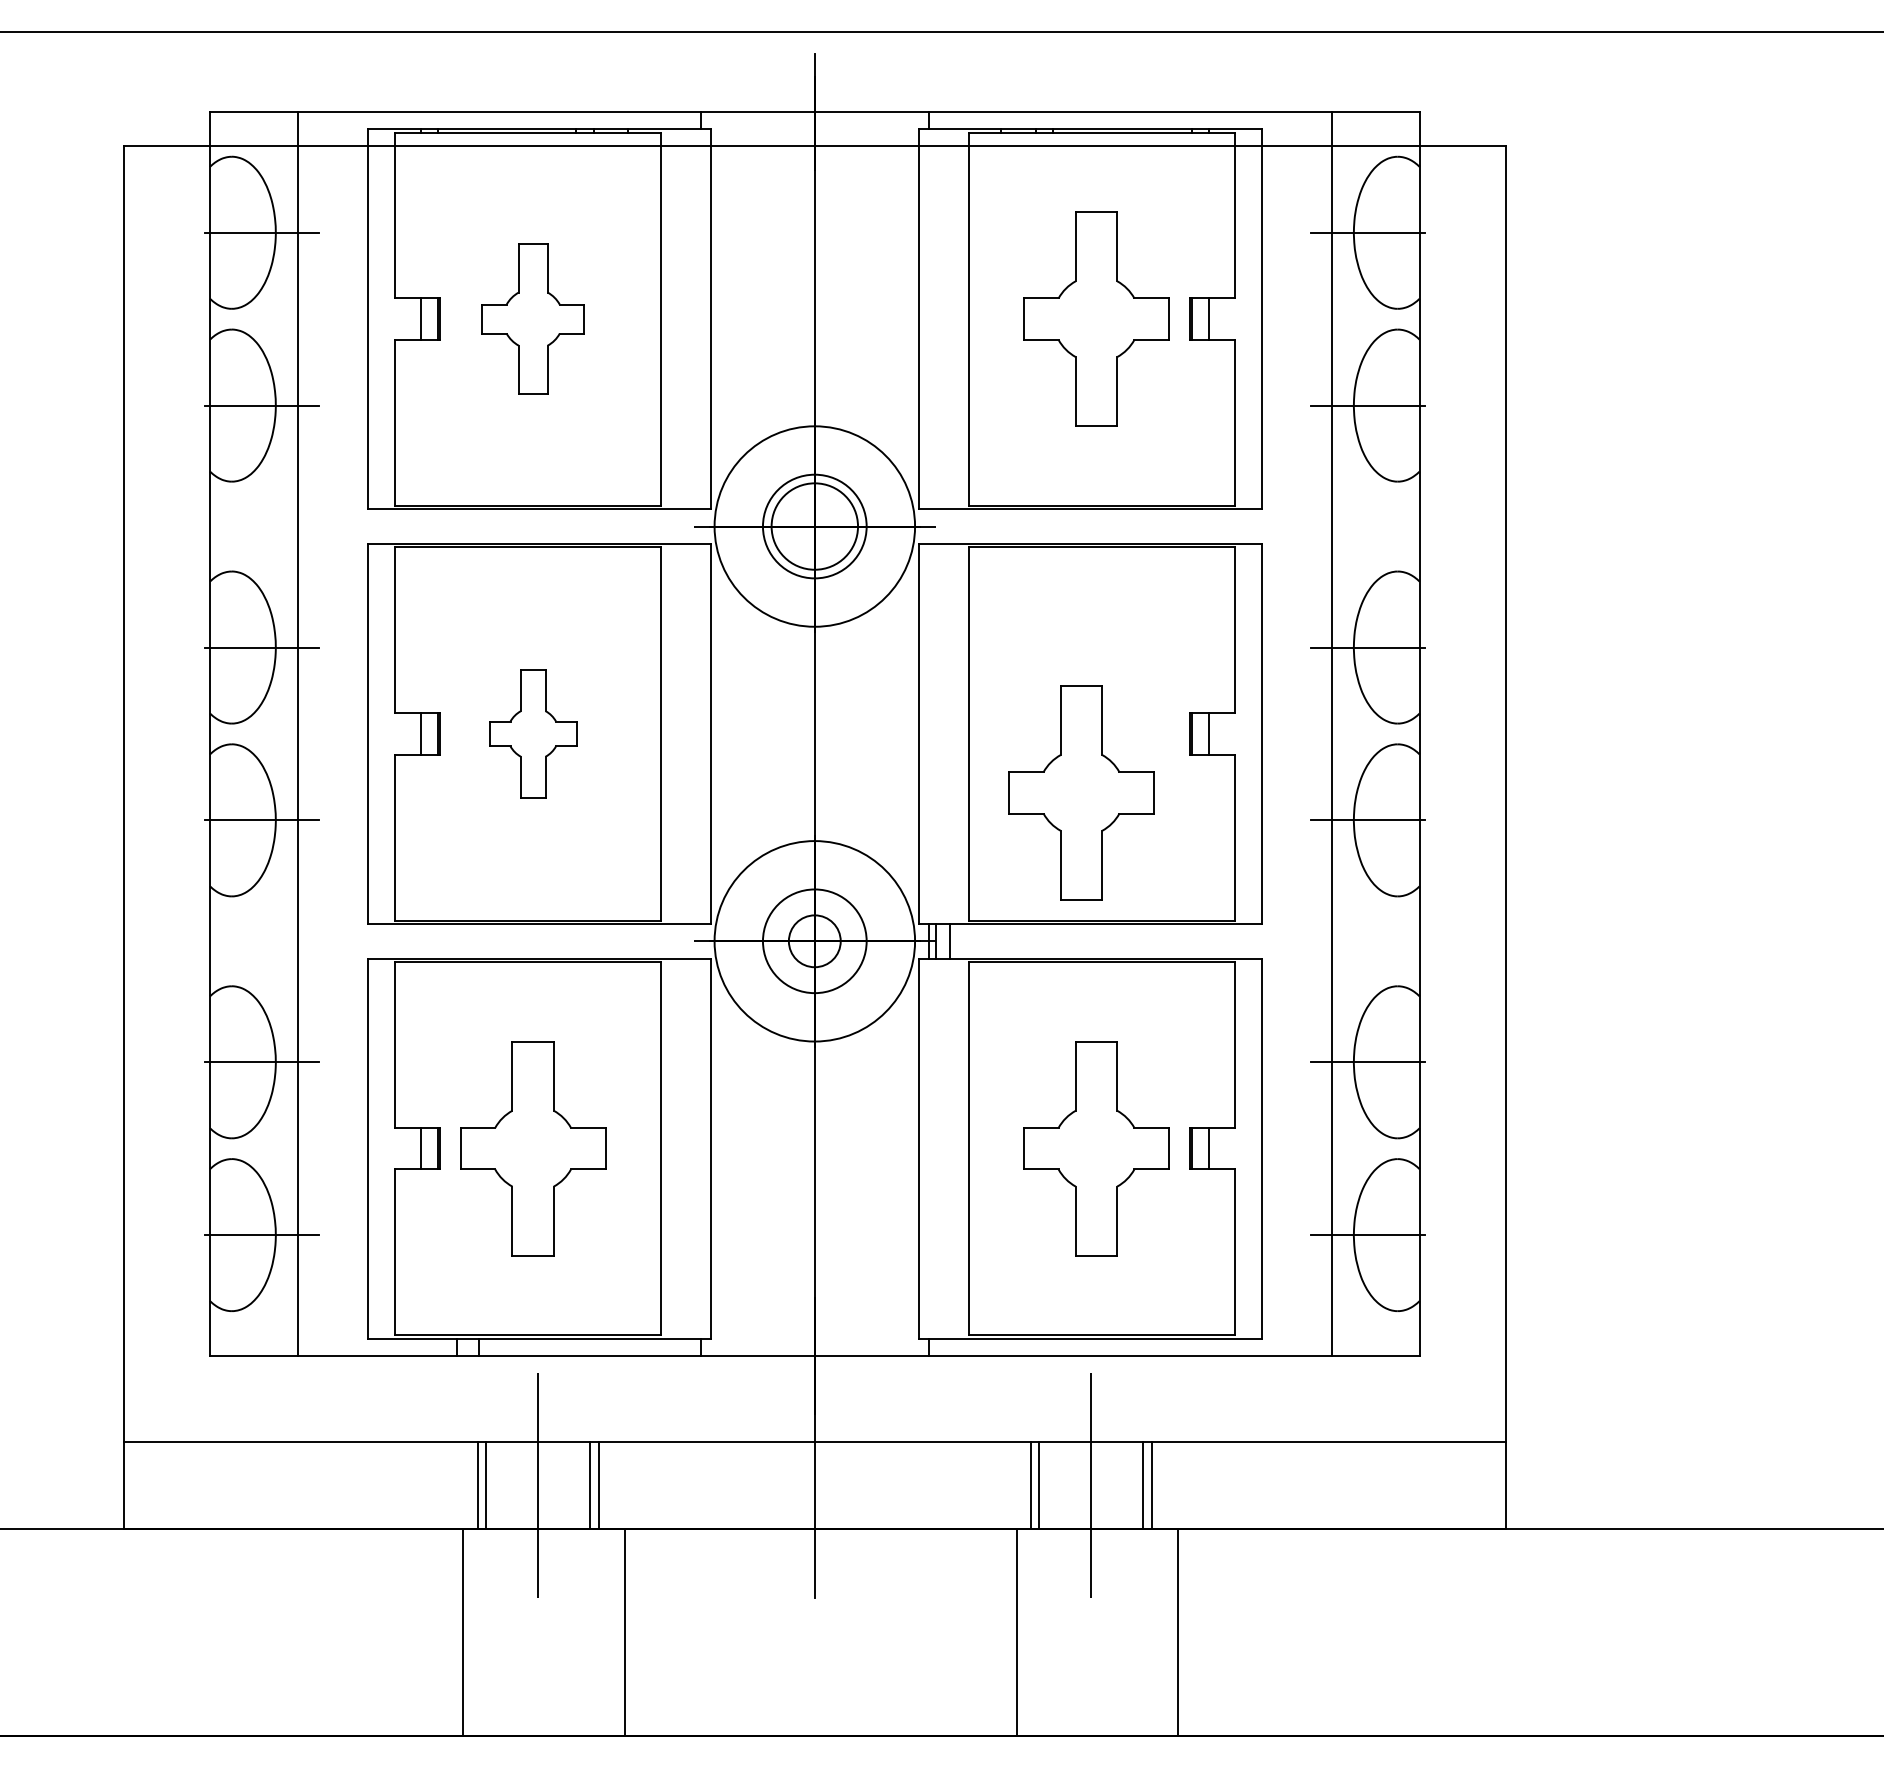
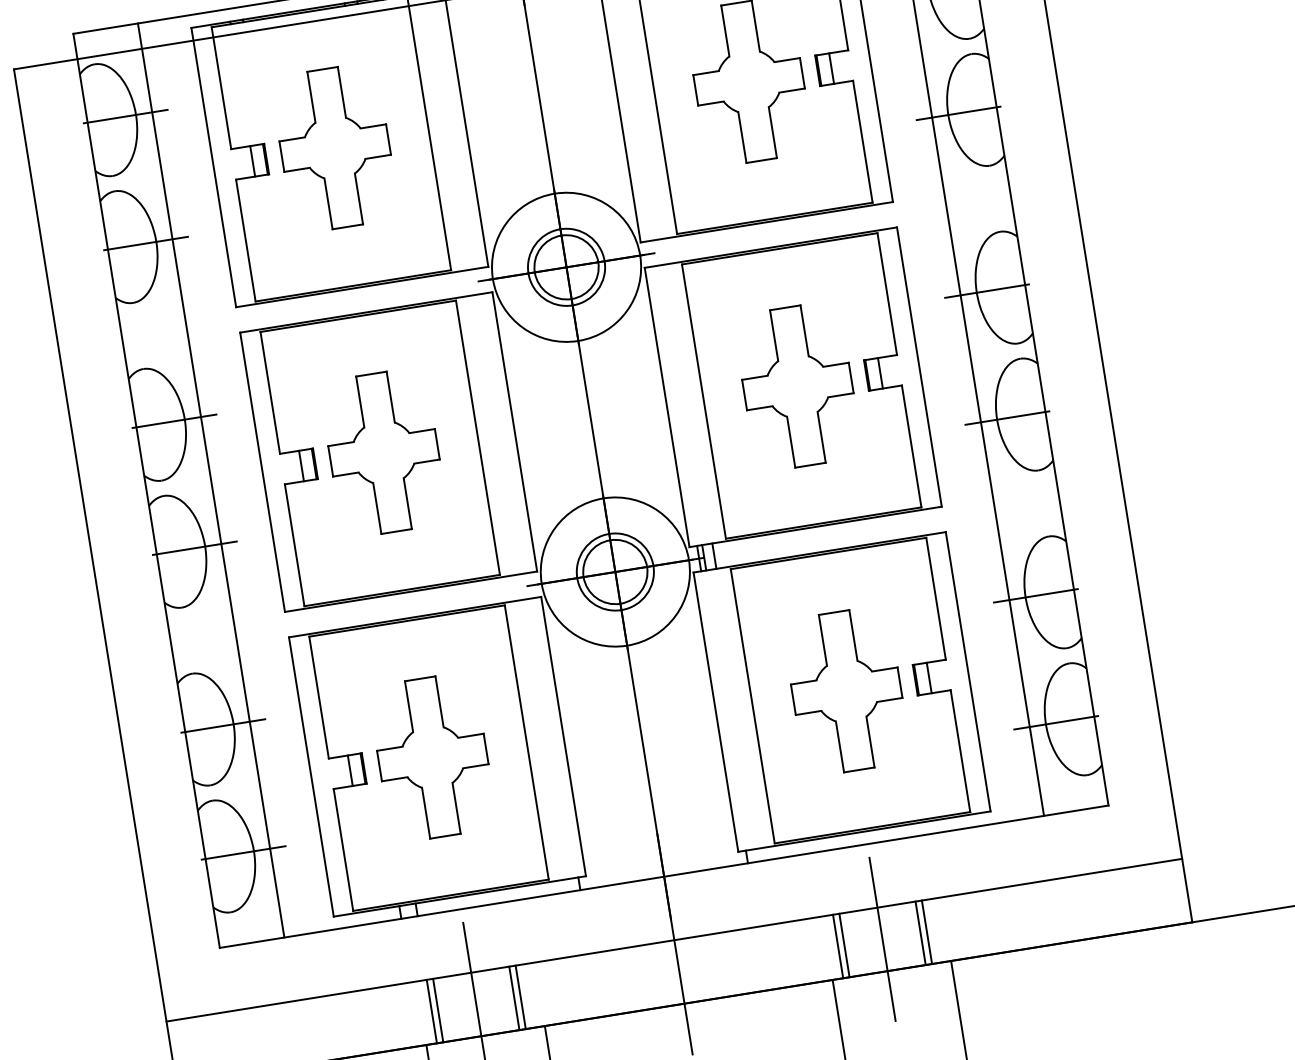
part: (533, 318) -> (335, 147), size x1.43
part: (533, 733) -> (384, 452), size x1.67
part: (1081, 792) -> (797, 386), moved
circle: (814, 941) -> (615, 572), size x1.67

